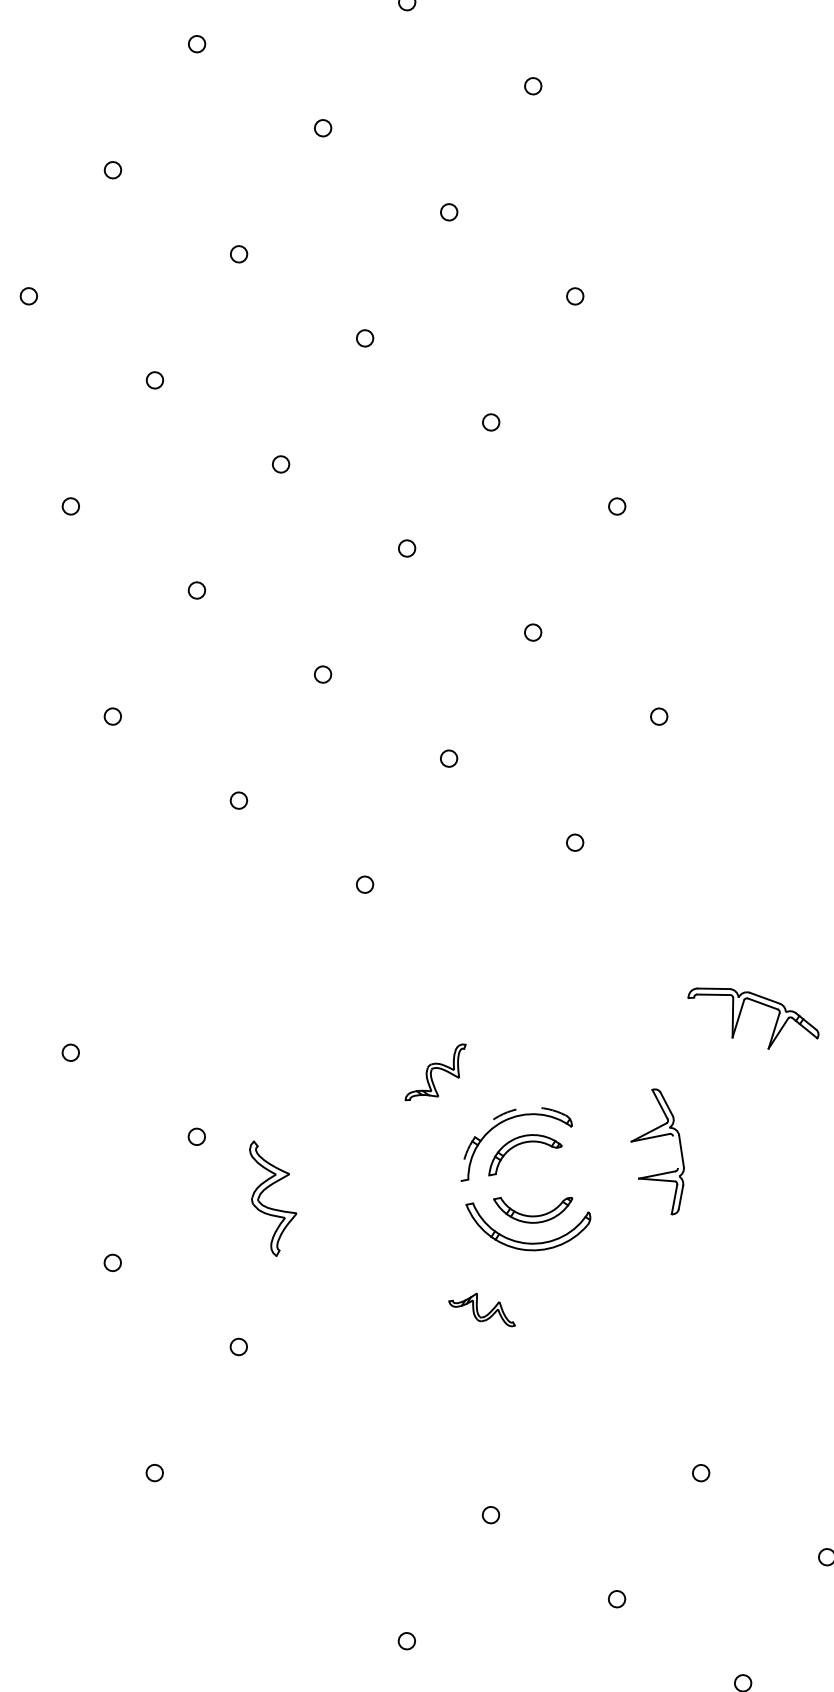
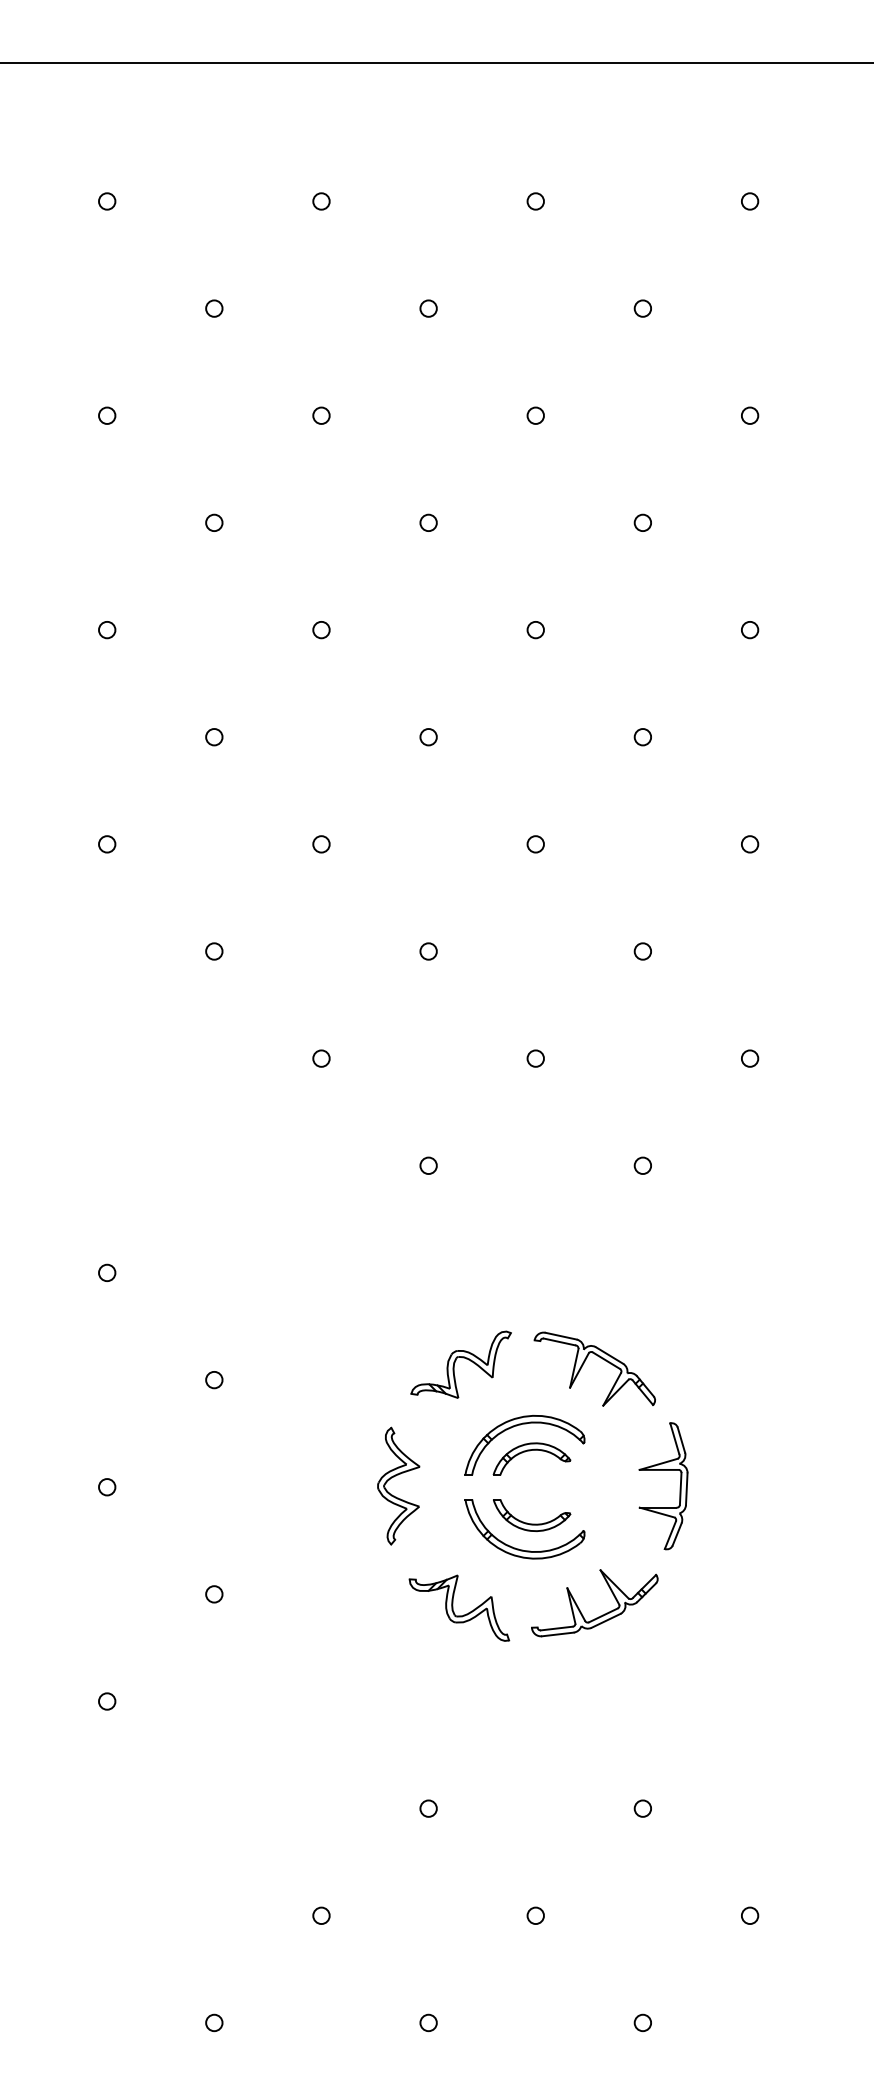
part: (741, 1011) -> (584, 1363), moved
part: (435, 1073) -> (460, 1364), size x1.43
arc: (495, 1118) -> (510, 1420), dashed -> solid
line: (675, 1151) -> (680, 1488), added
part: (266, 1189) -> (394, 1477), moved
part: (621, 1292) -> (600, 1615), added
part: (481, 1311) -> (459, 1607), size x1.67

